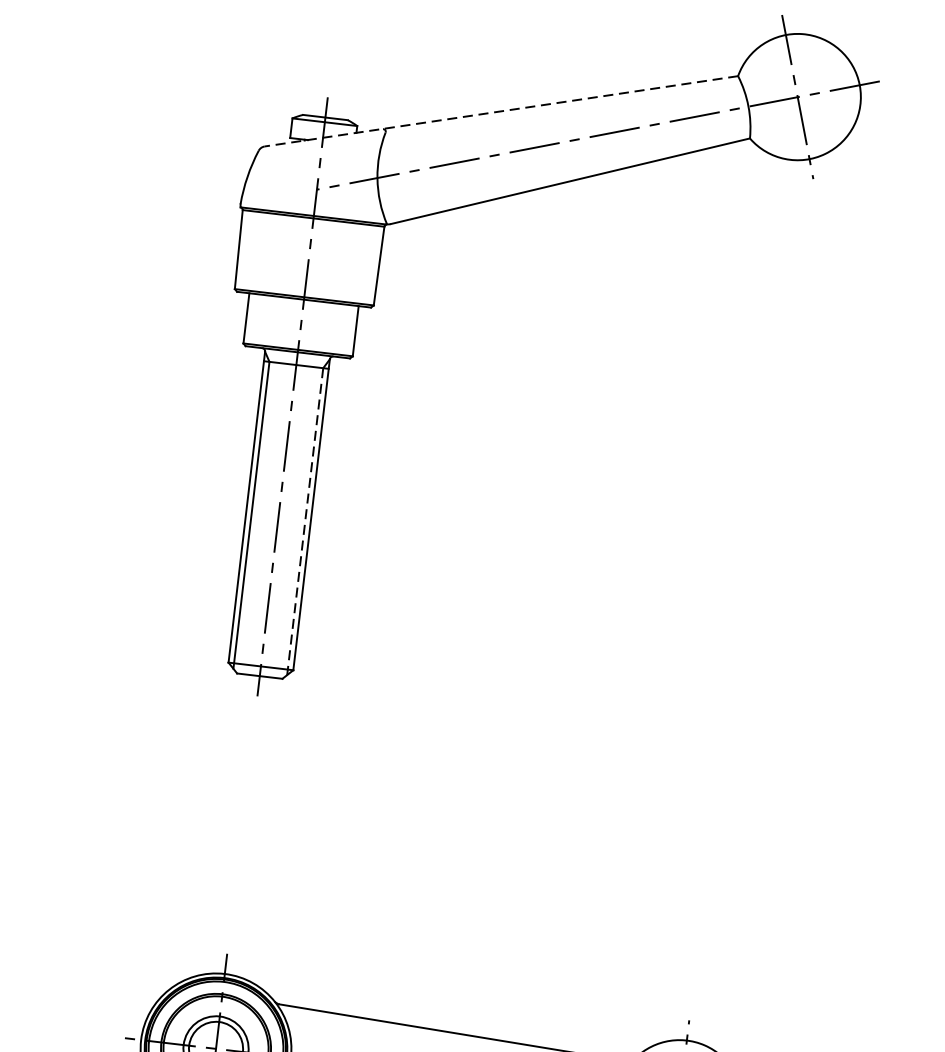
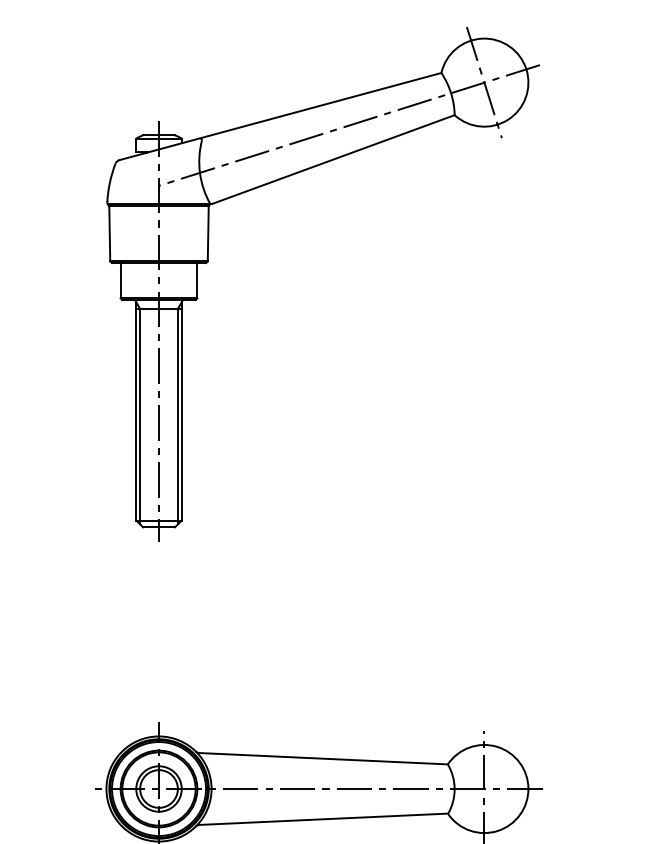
line: (501, 111) -> (280, 116), dashed -> solid
line: (304, 521) -> (177, 416), dashed -> solid

